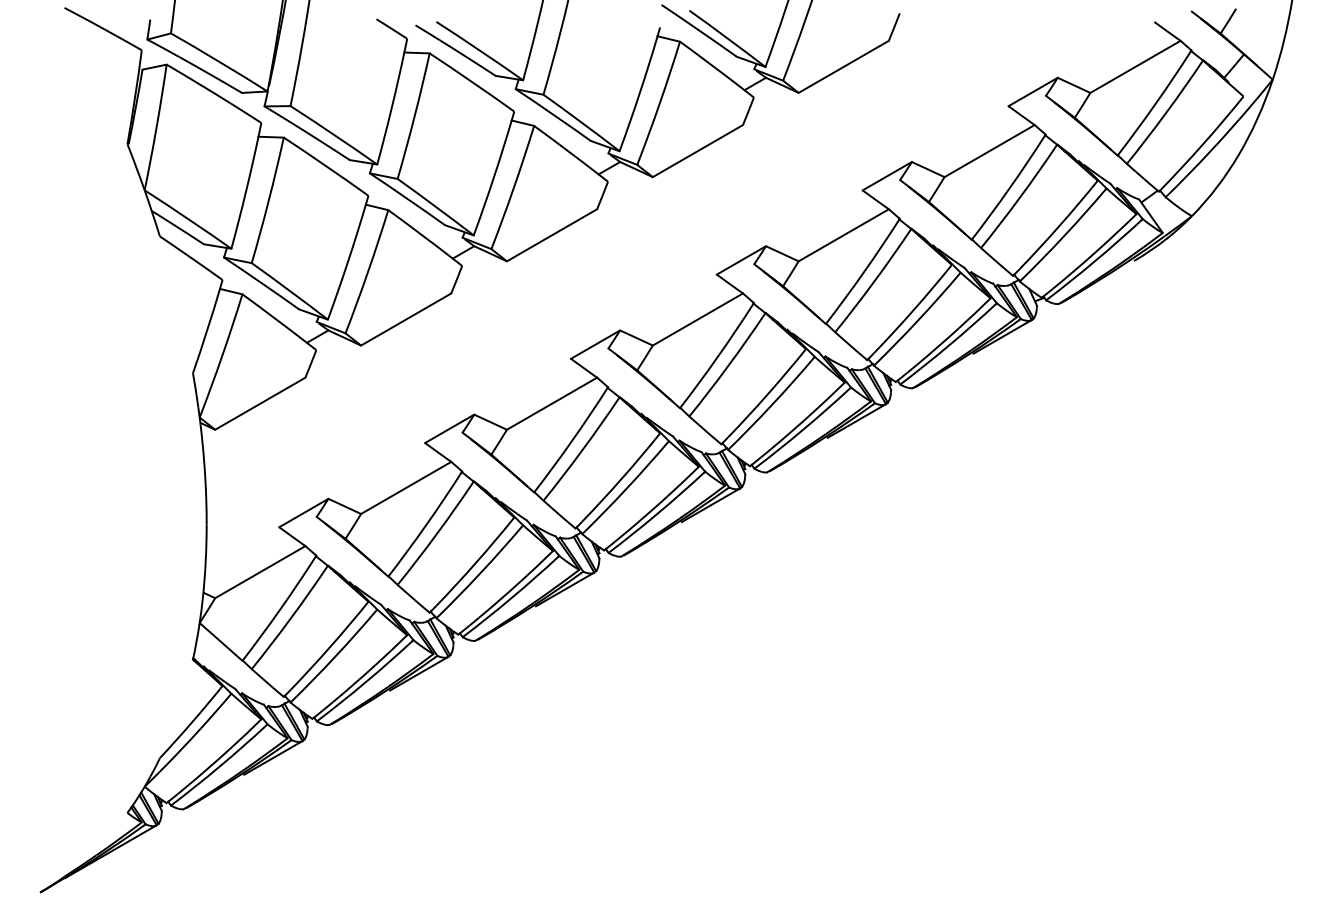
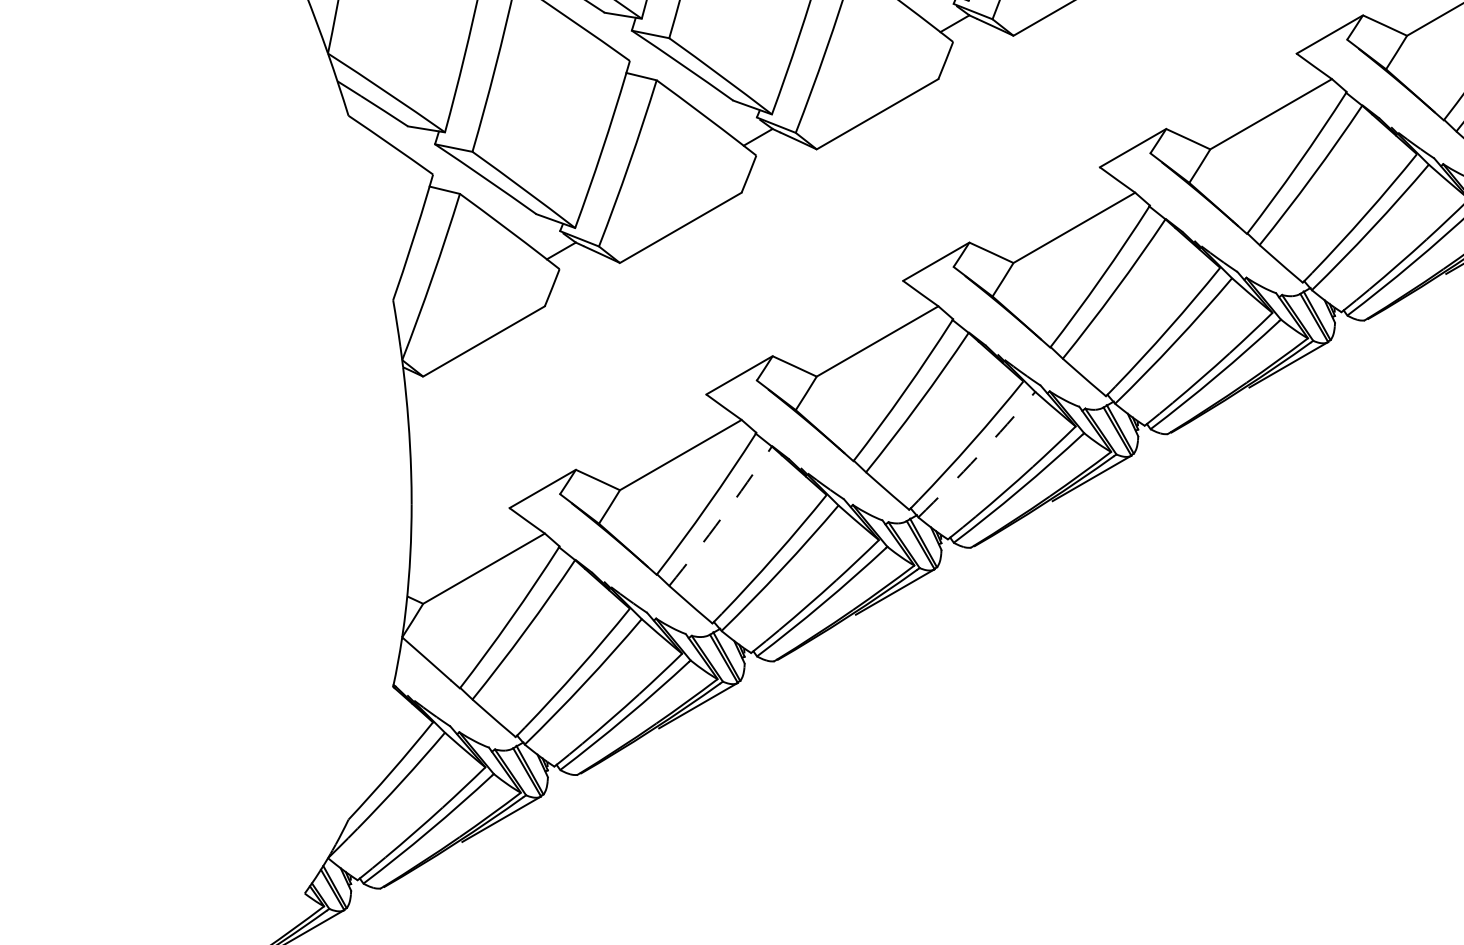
arc: (626, 488) -> (978, 455), solid -> dashed
arc: (436, 534) -> (721, 517), solid -> dashed

